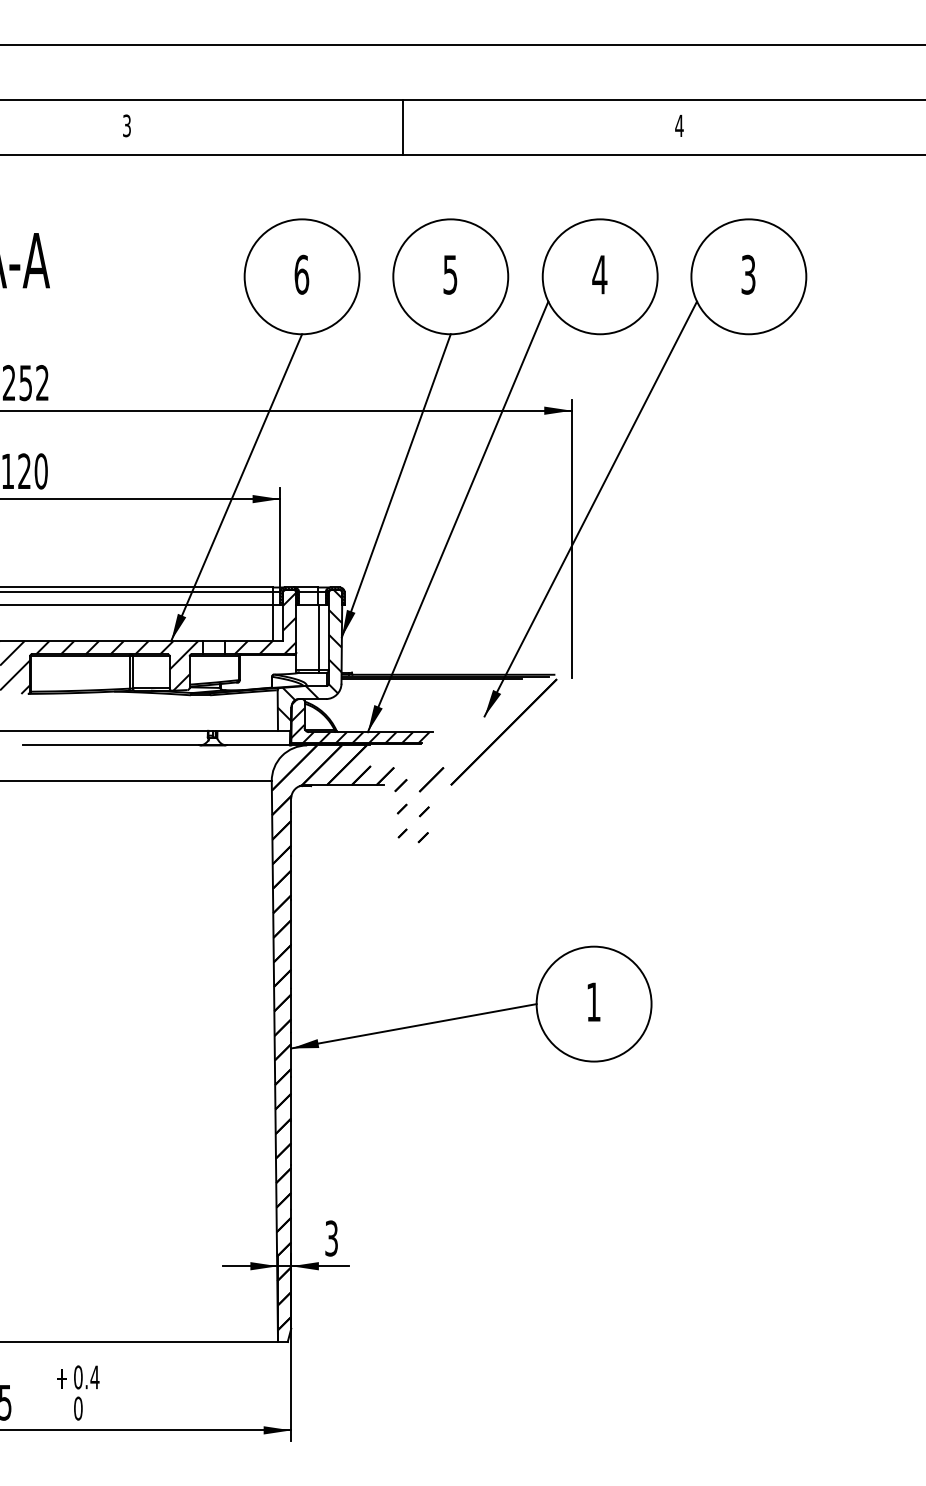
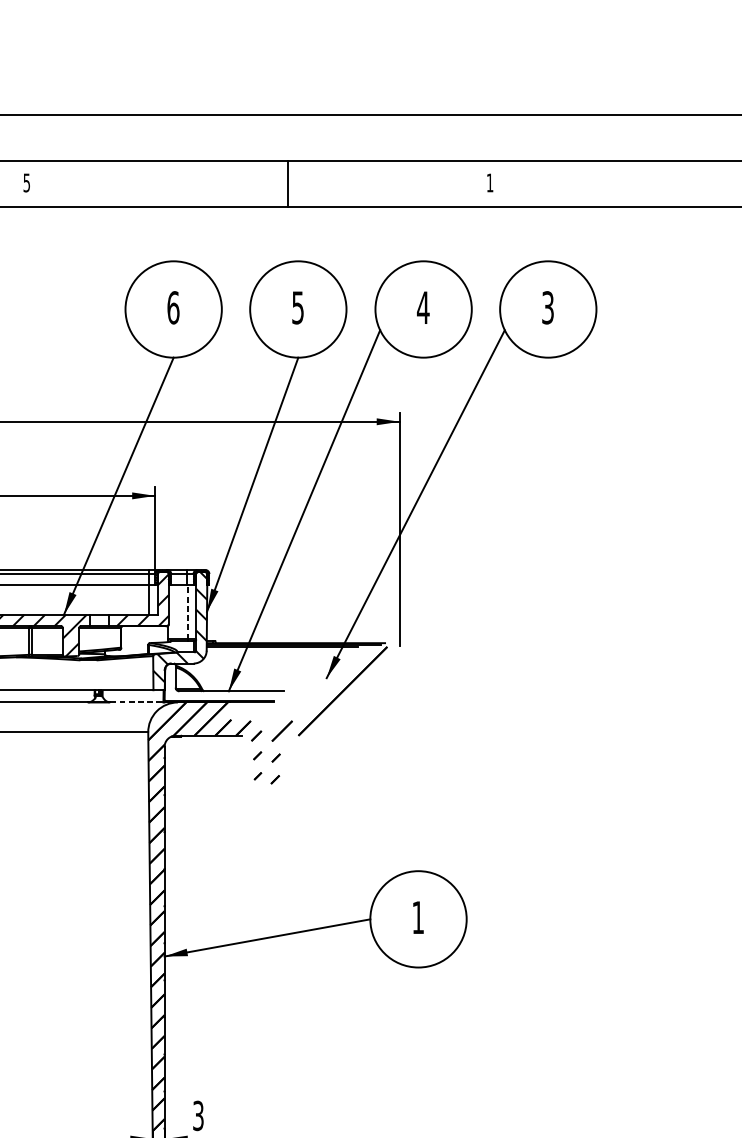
text: (126, 125) -> (26, 182), 3 -> 5
text: (679, 125) -> (490, 182), 4 -> 1
line: (403, 127) -> (288, 184), moved
line: (318, 637) -> (187, 611), solid -> dashed
hatch: (360, 721) -> (222, 682), removed
line: (258, 745) -> (137, 702), solid -> dashed

